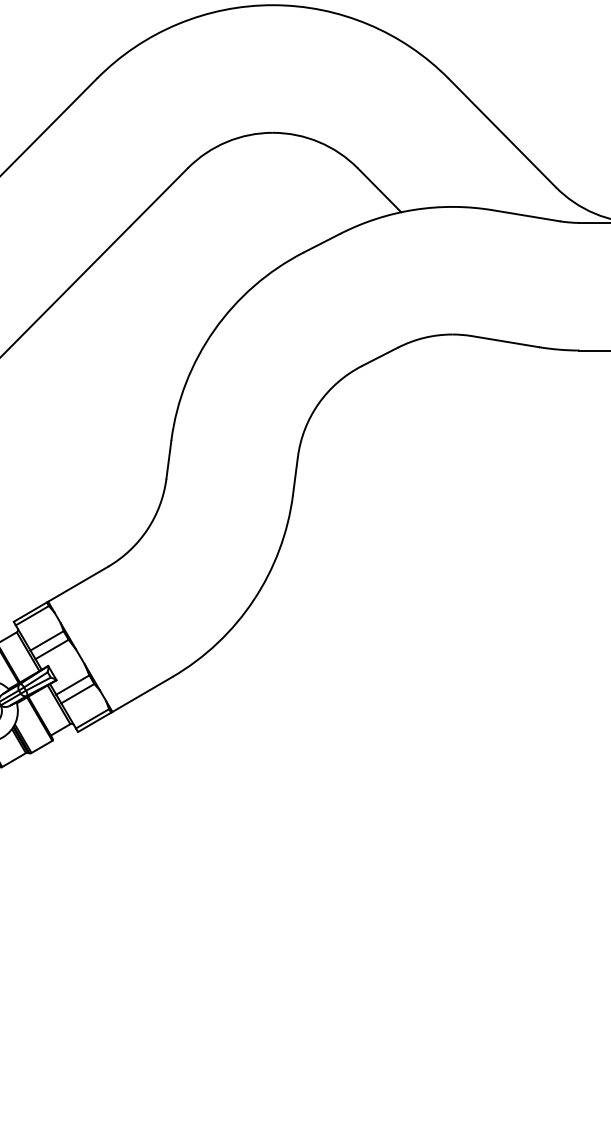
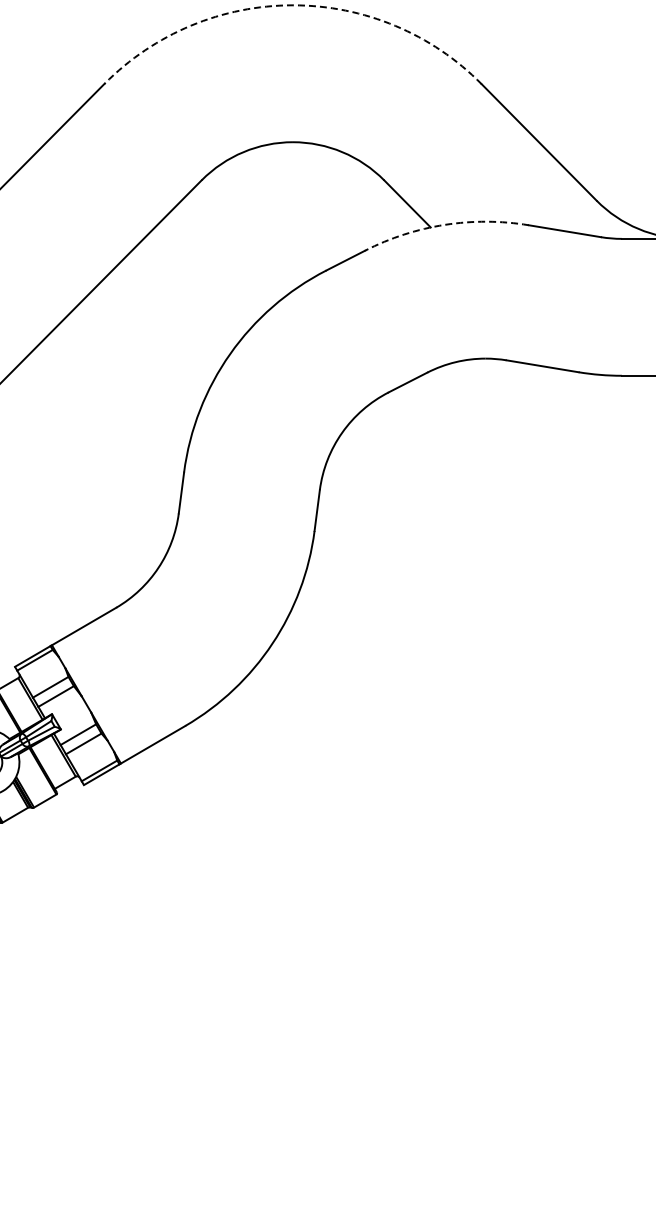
arc: (273, 5) -> (293, 5), solid -> dashed
arc: (414, 209) -> (444, 224), solid -> dashed

